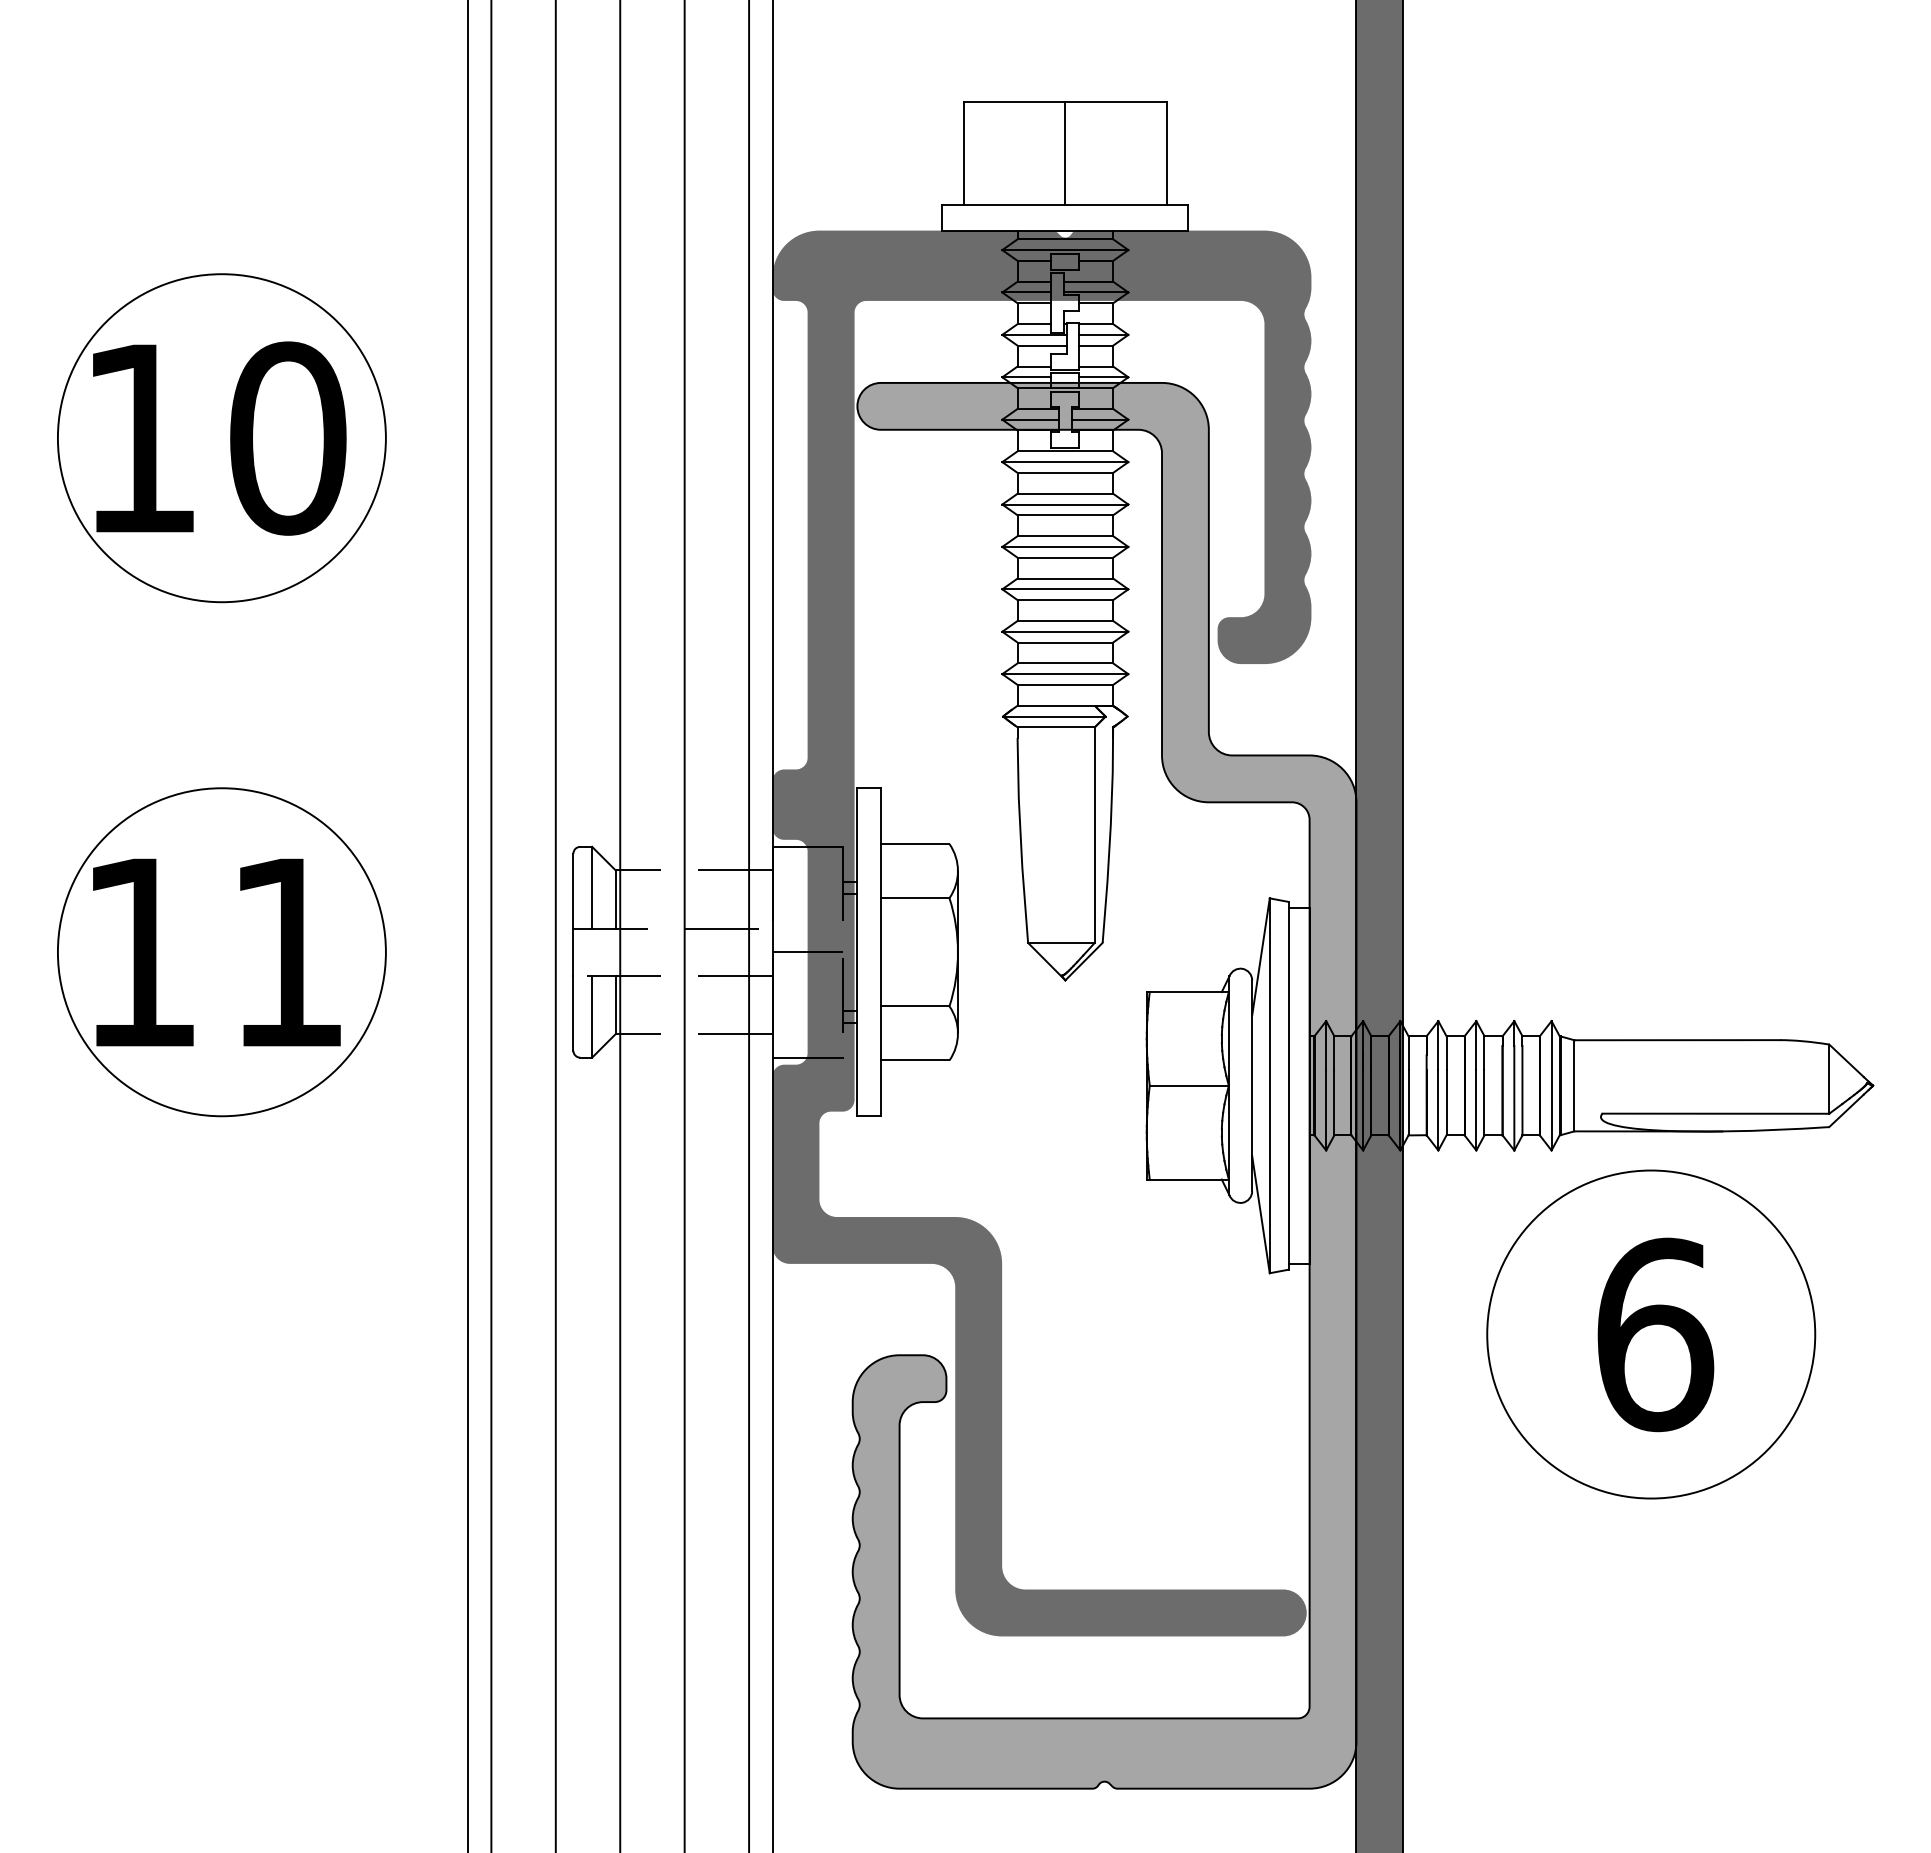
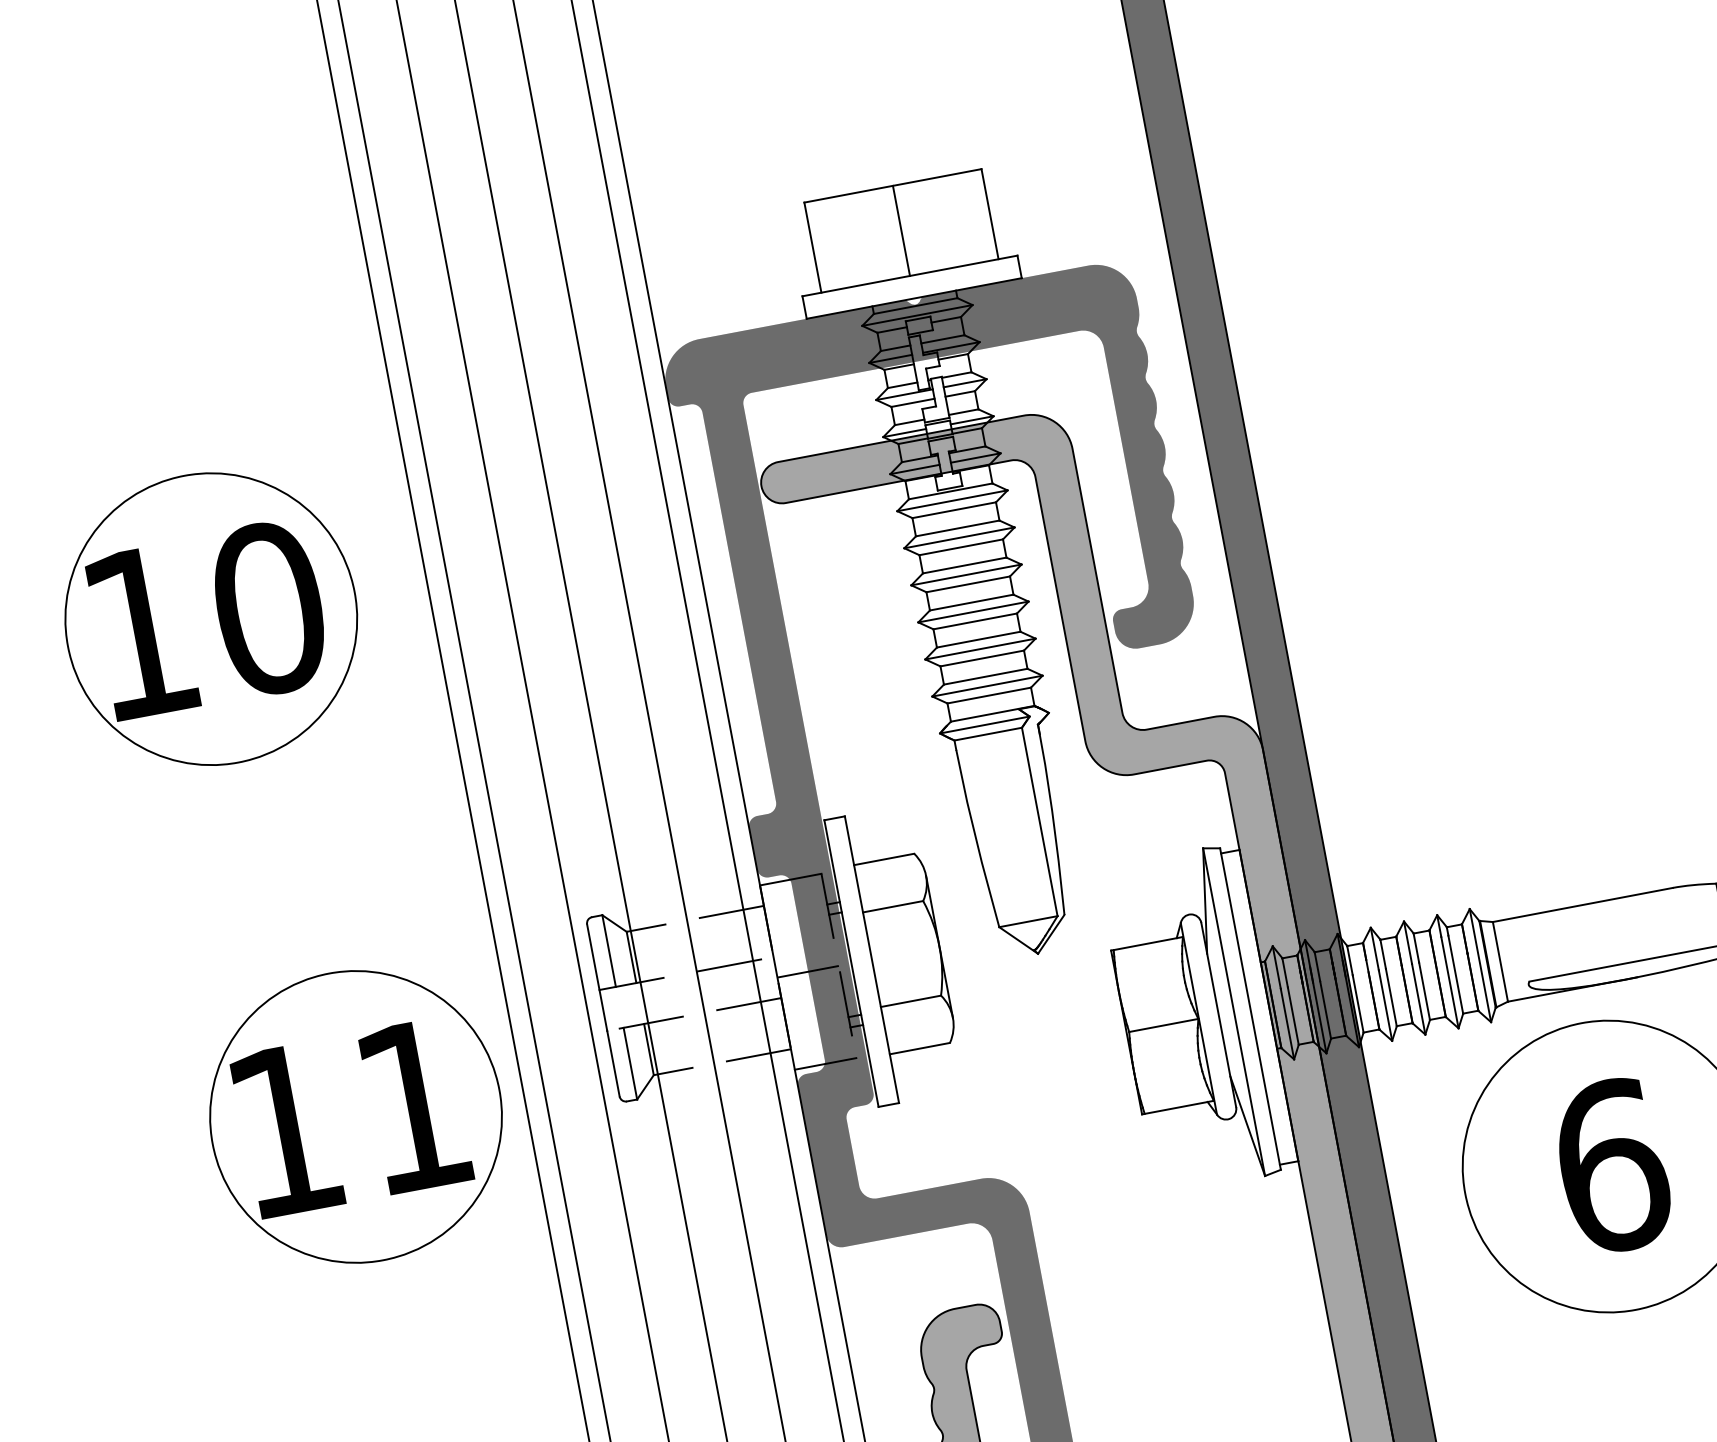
part: (221, 952) -> (355, 1117), moved

